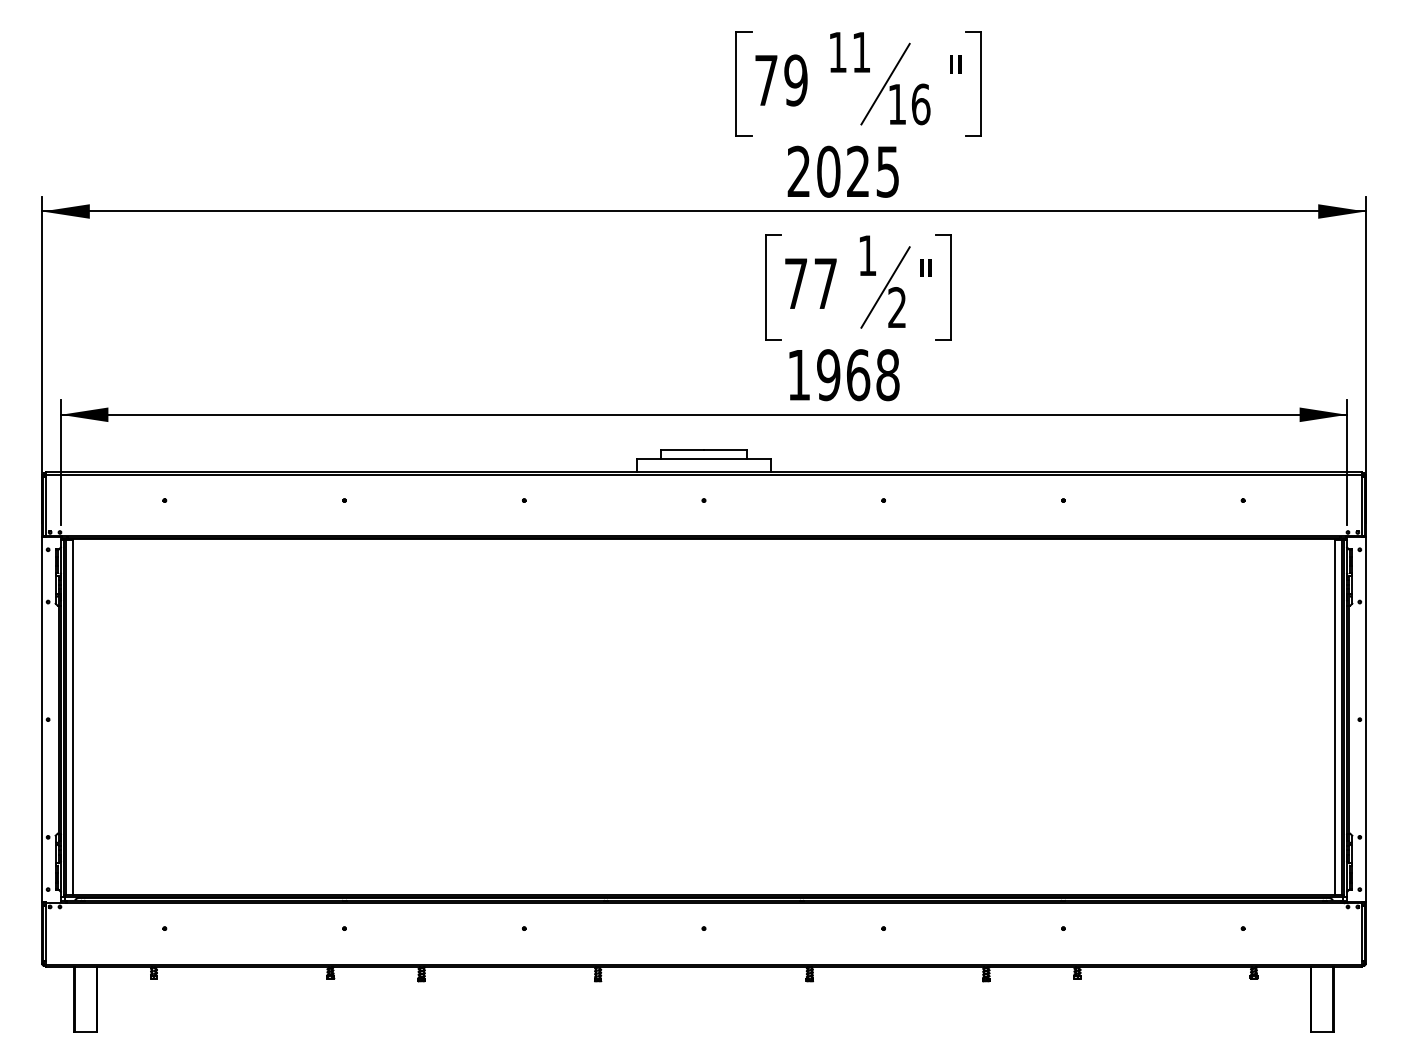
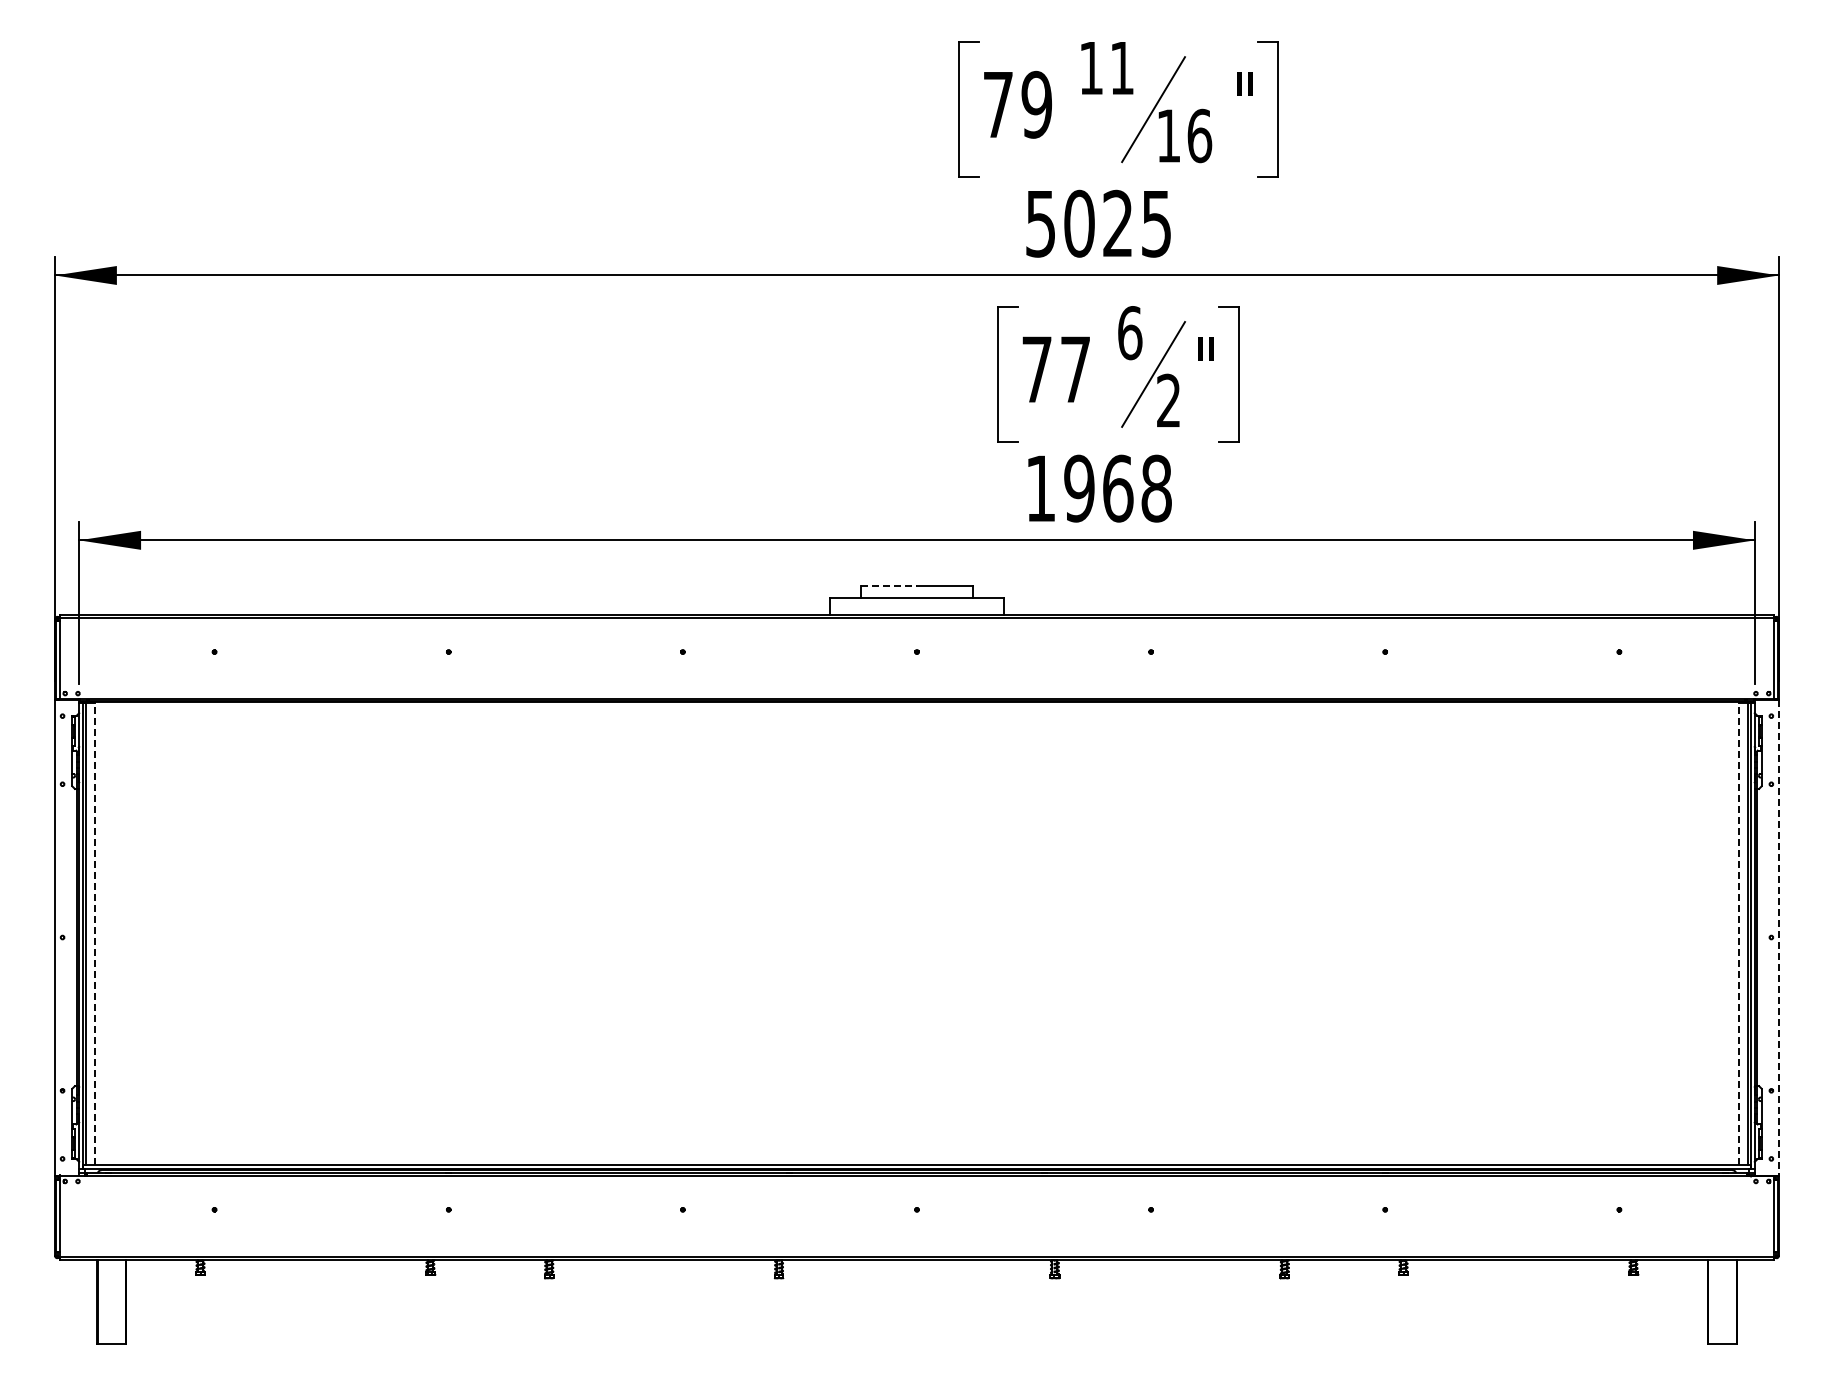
text: (798, 171) -> (1040, 223), 2025 -> 5025
text: (867, 256) -> (1130, 333), 1 -> 6
line: (682, 449) -> (889, 585), solid -> dashed
line: (73, 716) -> (95, 933), solid -> dashed
line: (1334, 716) -> (1738, 933), solid -> dashed
line: (1365, 719) -> (1778, 937), solid -> dashed

